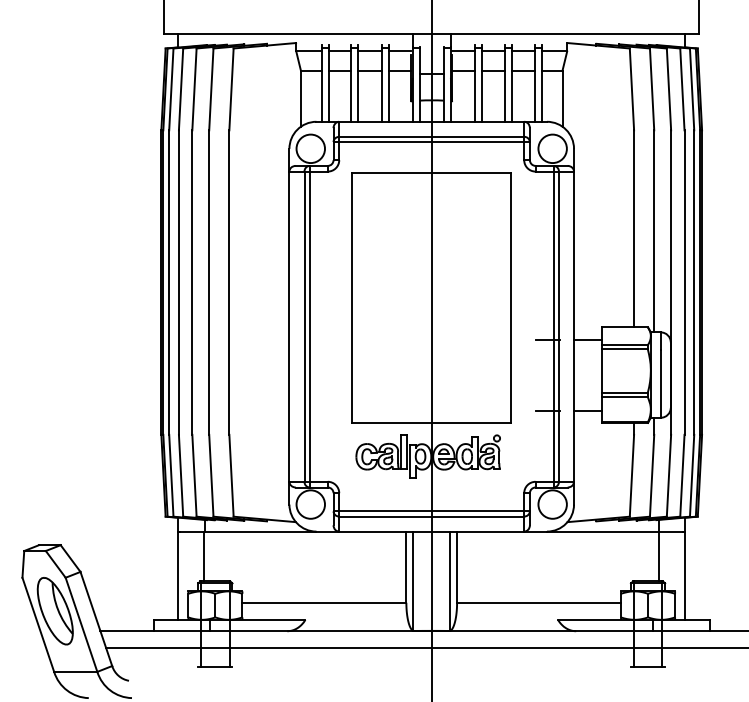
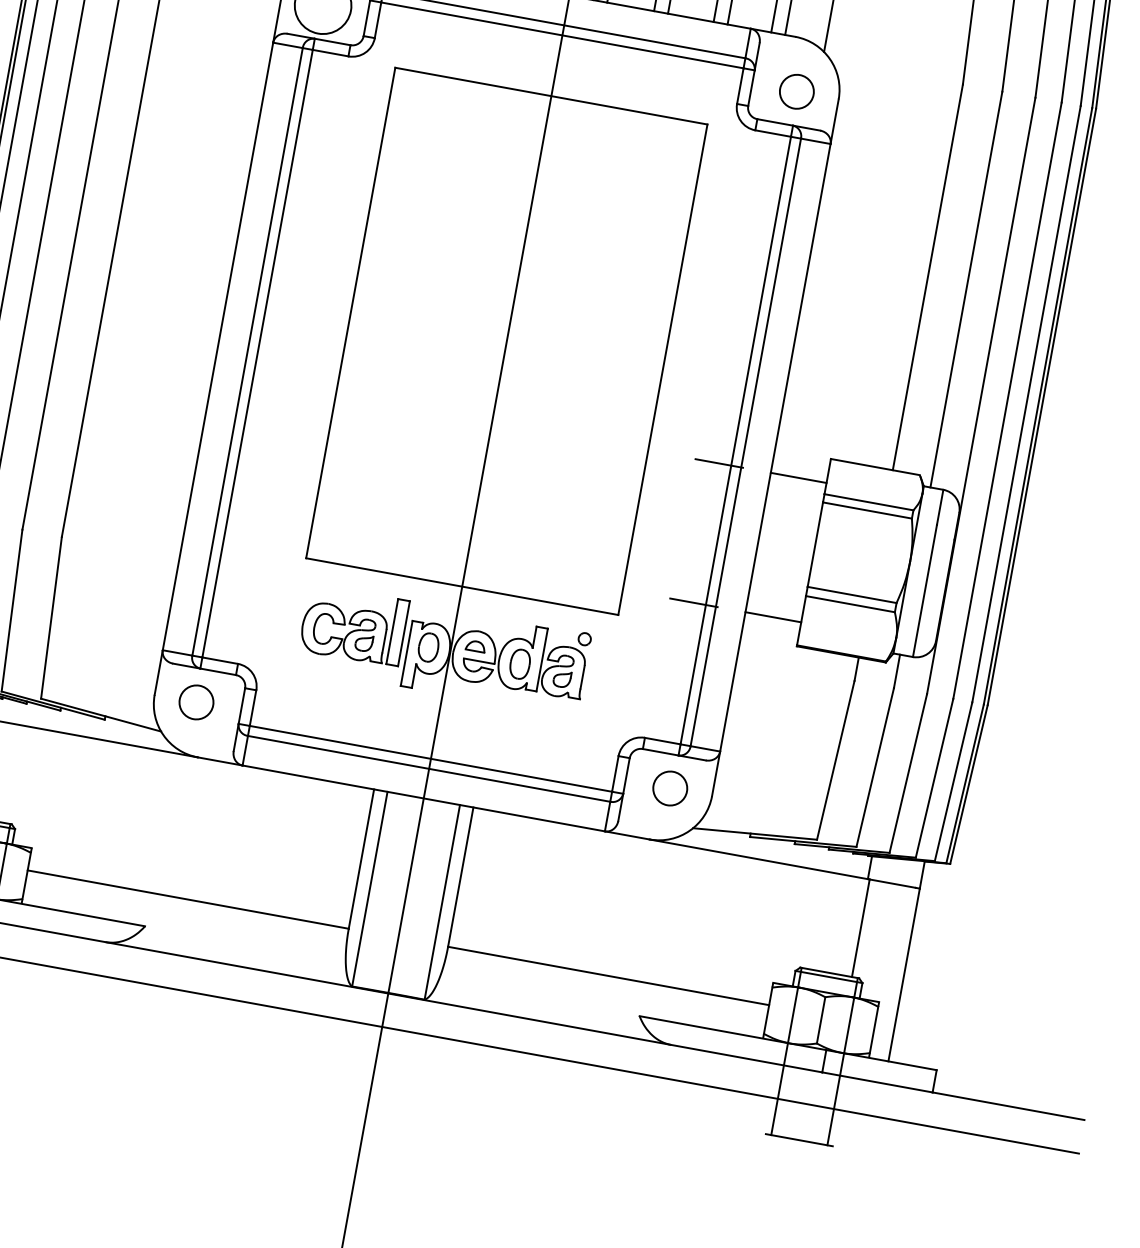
circle: (552, 148) -> (796, 91), size x0.6
circle: (310, 504) -> (195, 702), size x0.6
circle: (552, 504) -> (669, 788), size x0.6

